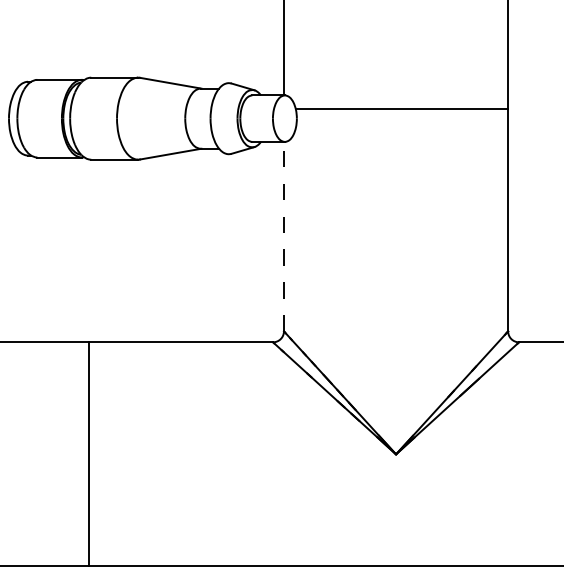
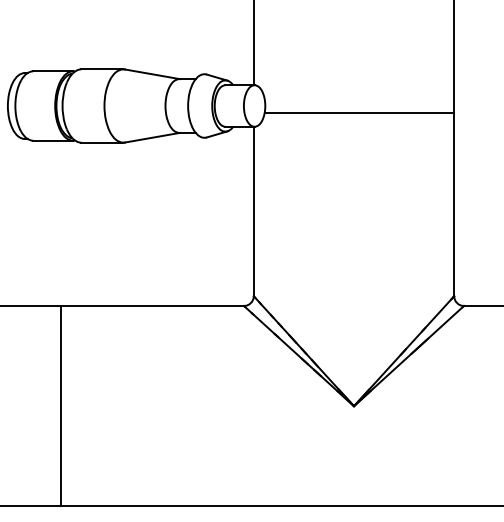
line: (402, 109) -> (359, 113), moved
line: (283, 236) -> (253, 211), dashed -> solid
line: (89, 454) -> (61, 406), moved

